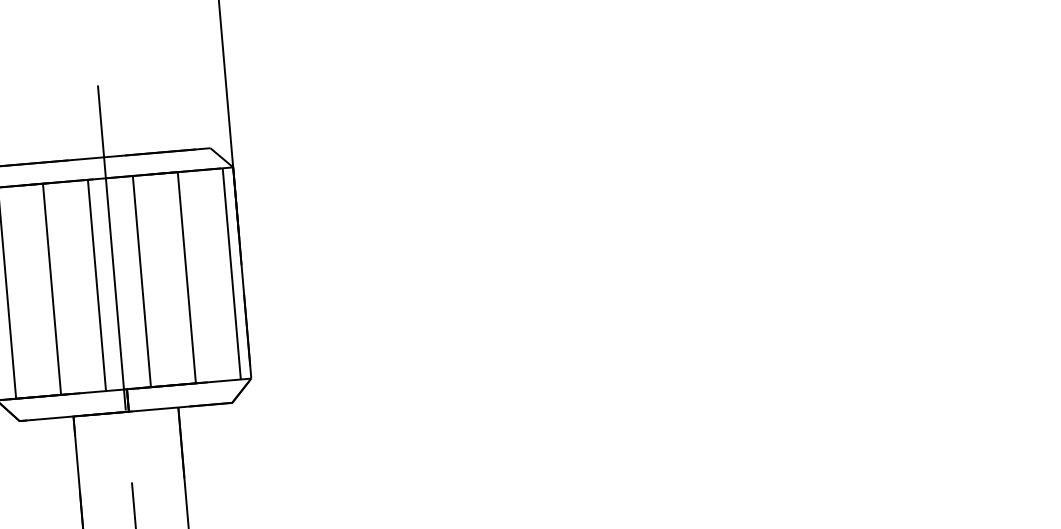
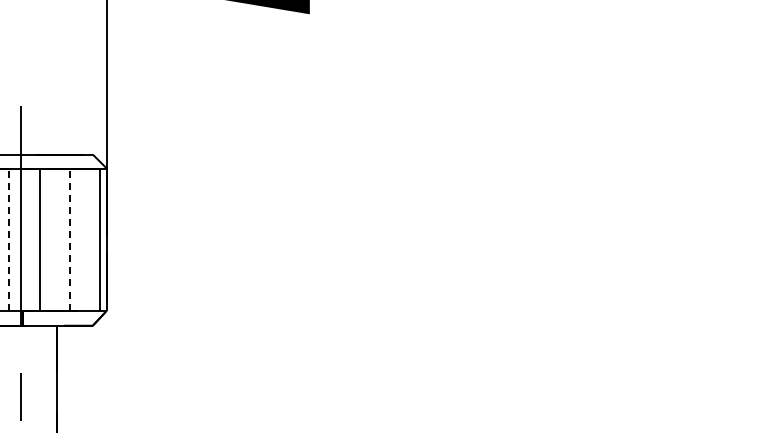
line: (186, 277) -> (69, 239), solid -> dashed
line: (97, 285) -> (9, 239), solid -> dashed

